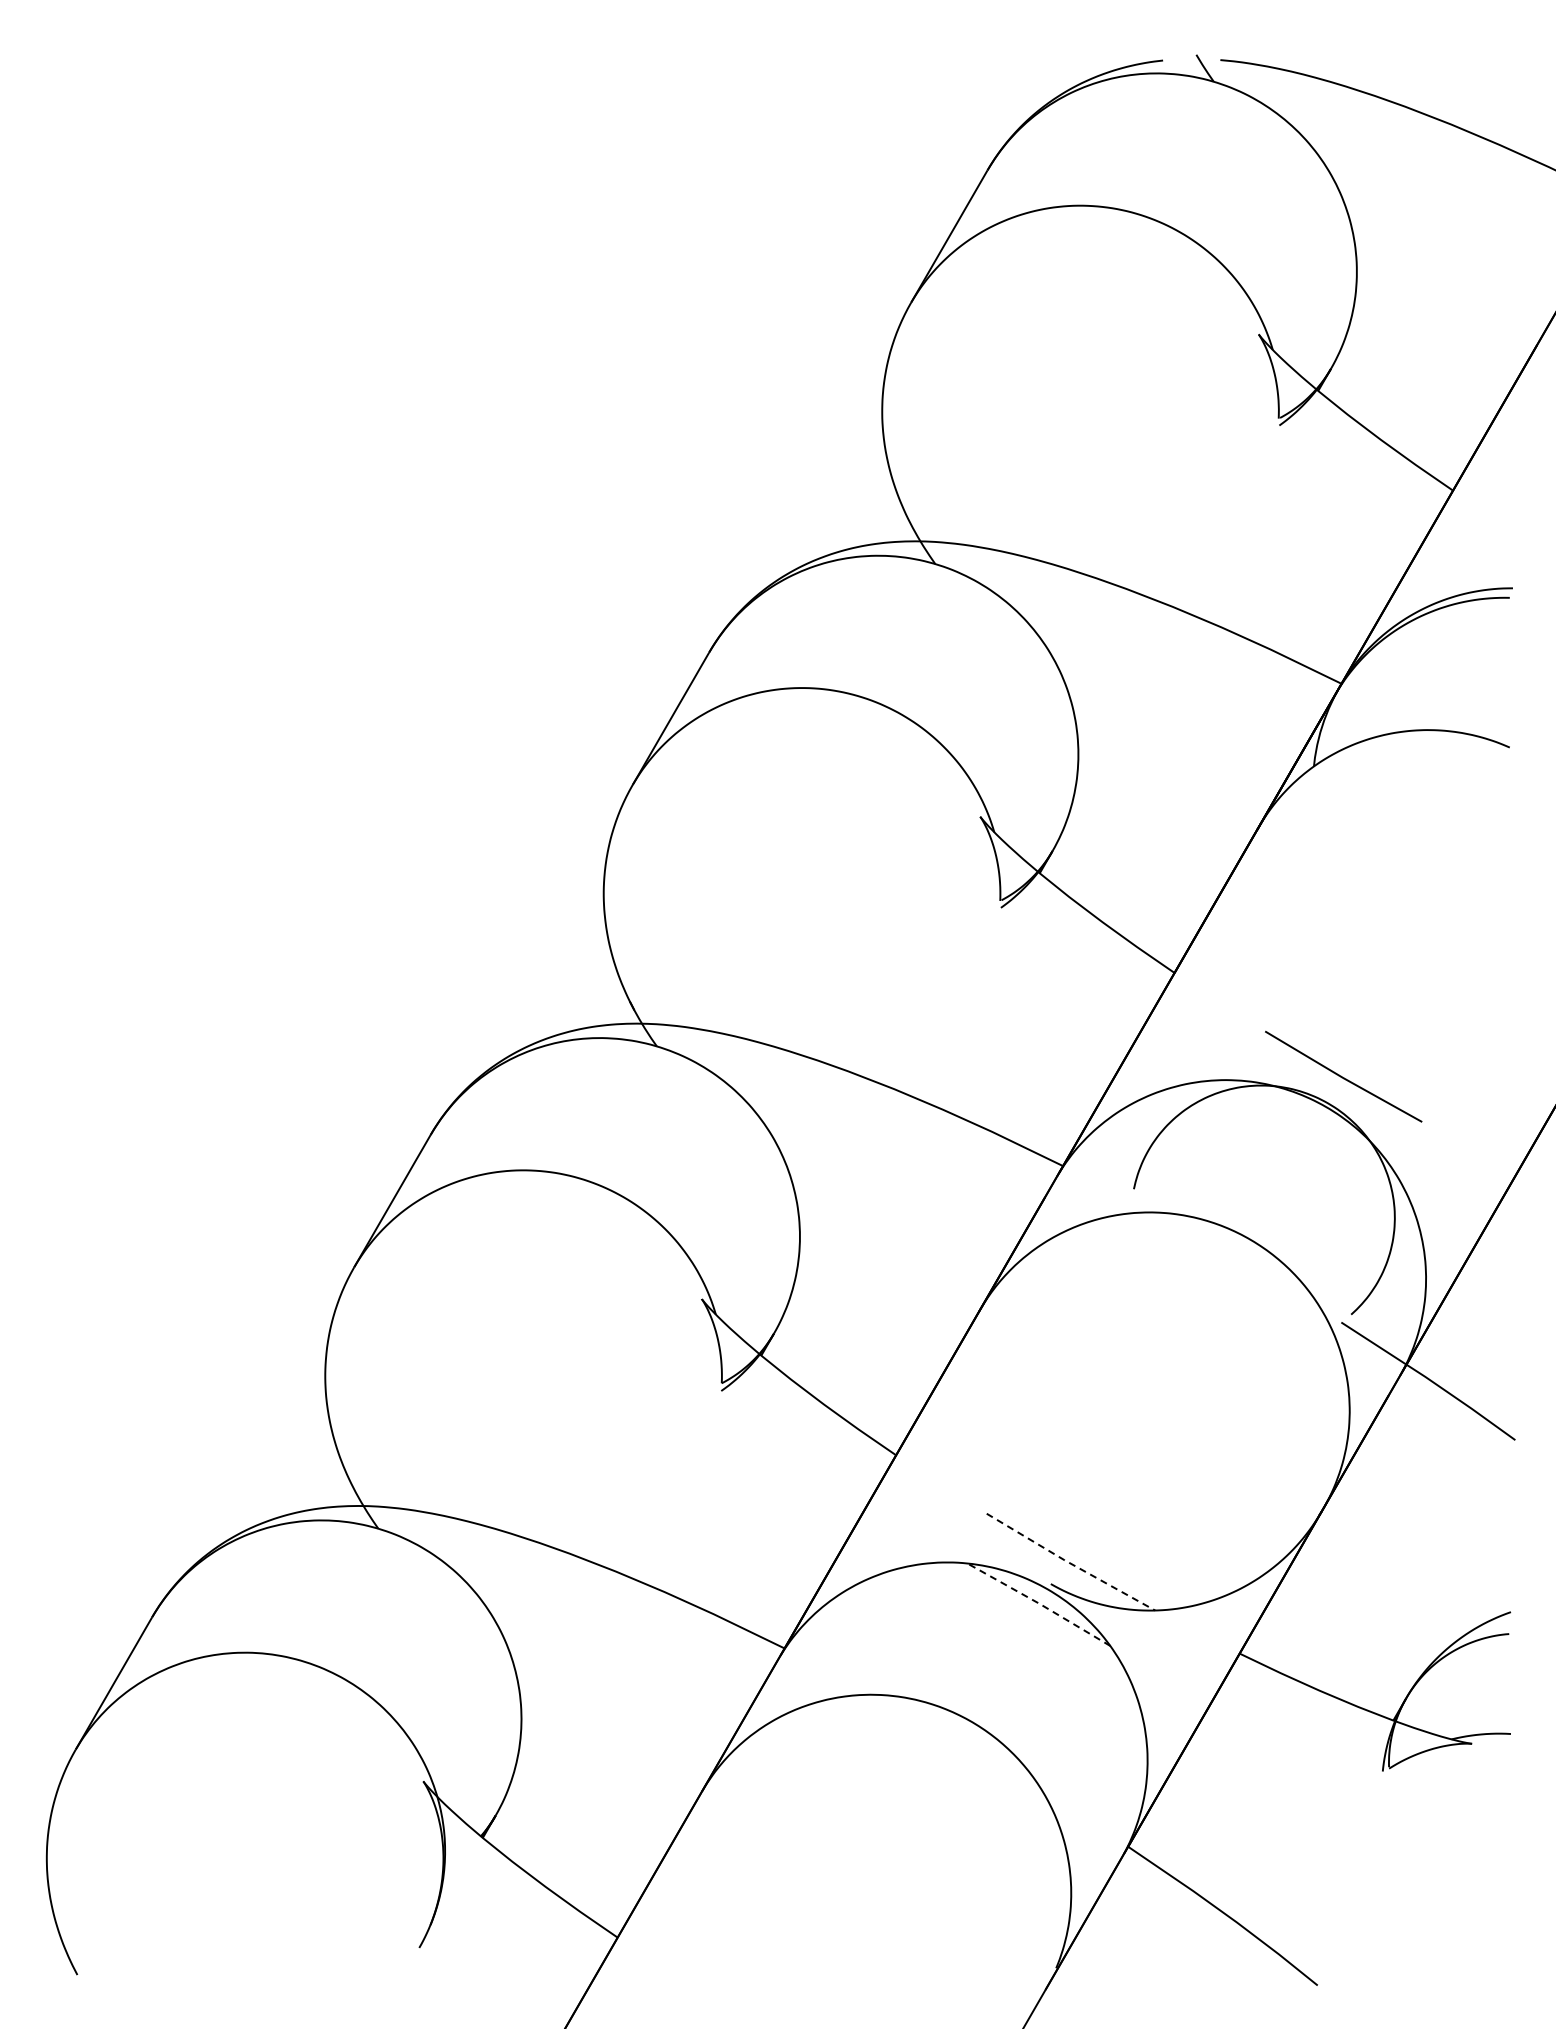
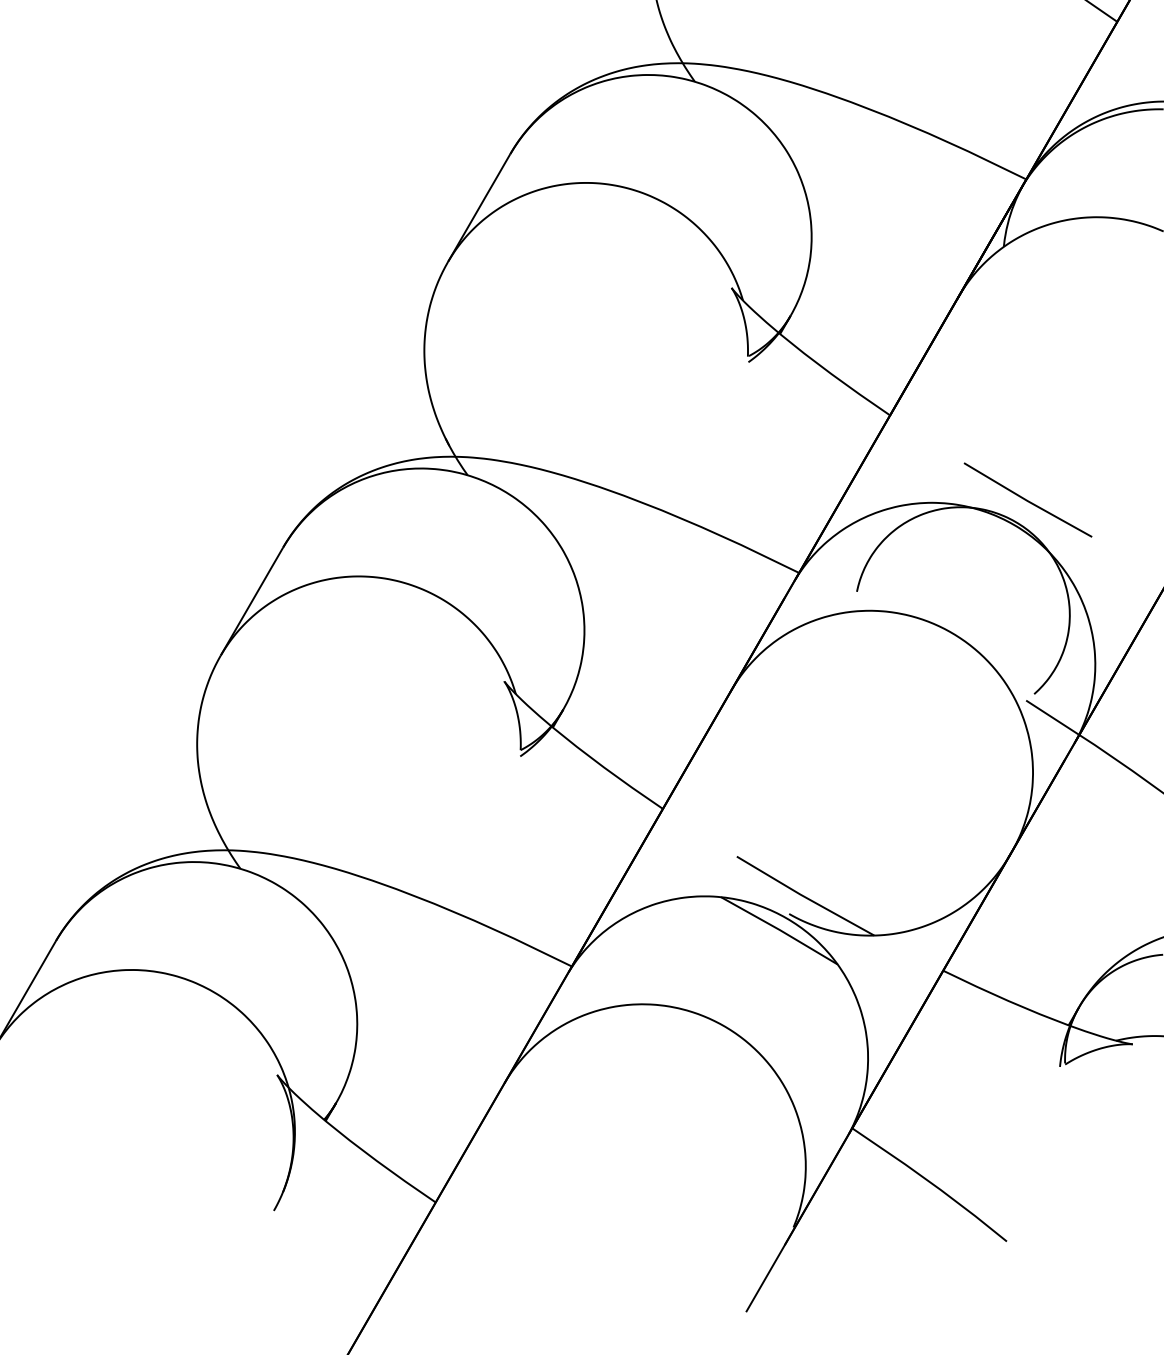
line: (1069, 1563) -> (804, 897), dashed -> solid
line: (1039, 1603) -> (779, 929), dashed -> solid

